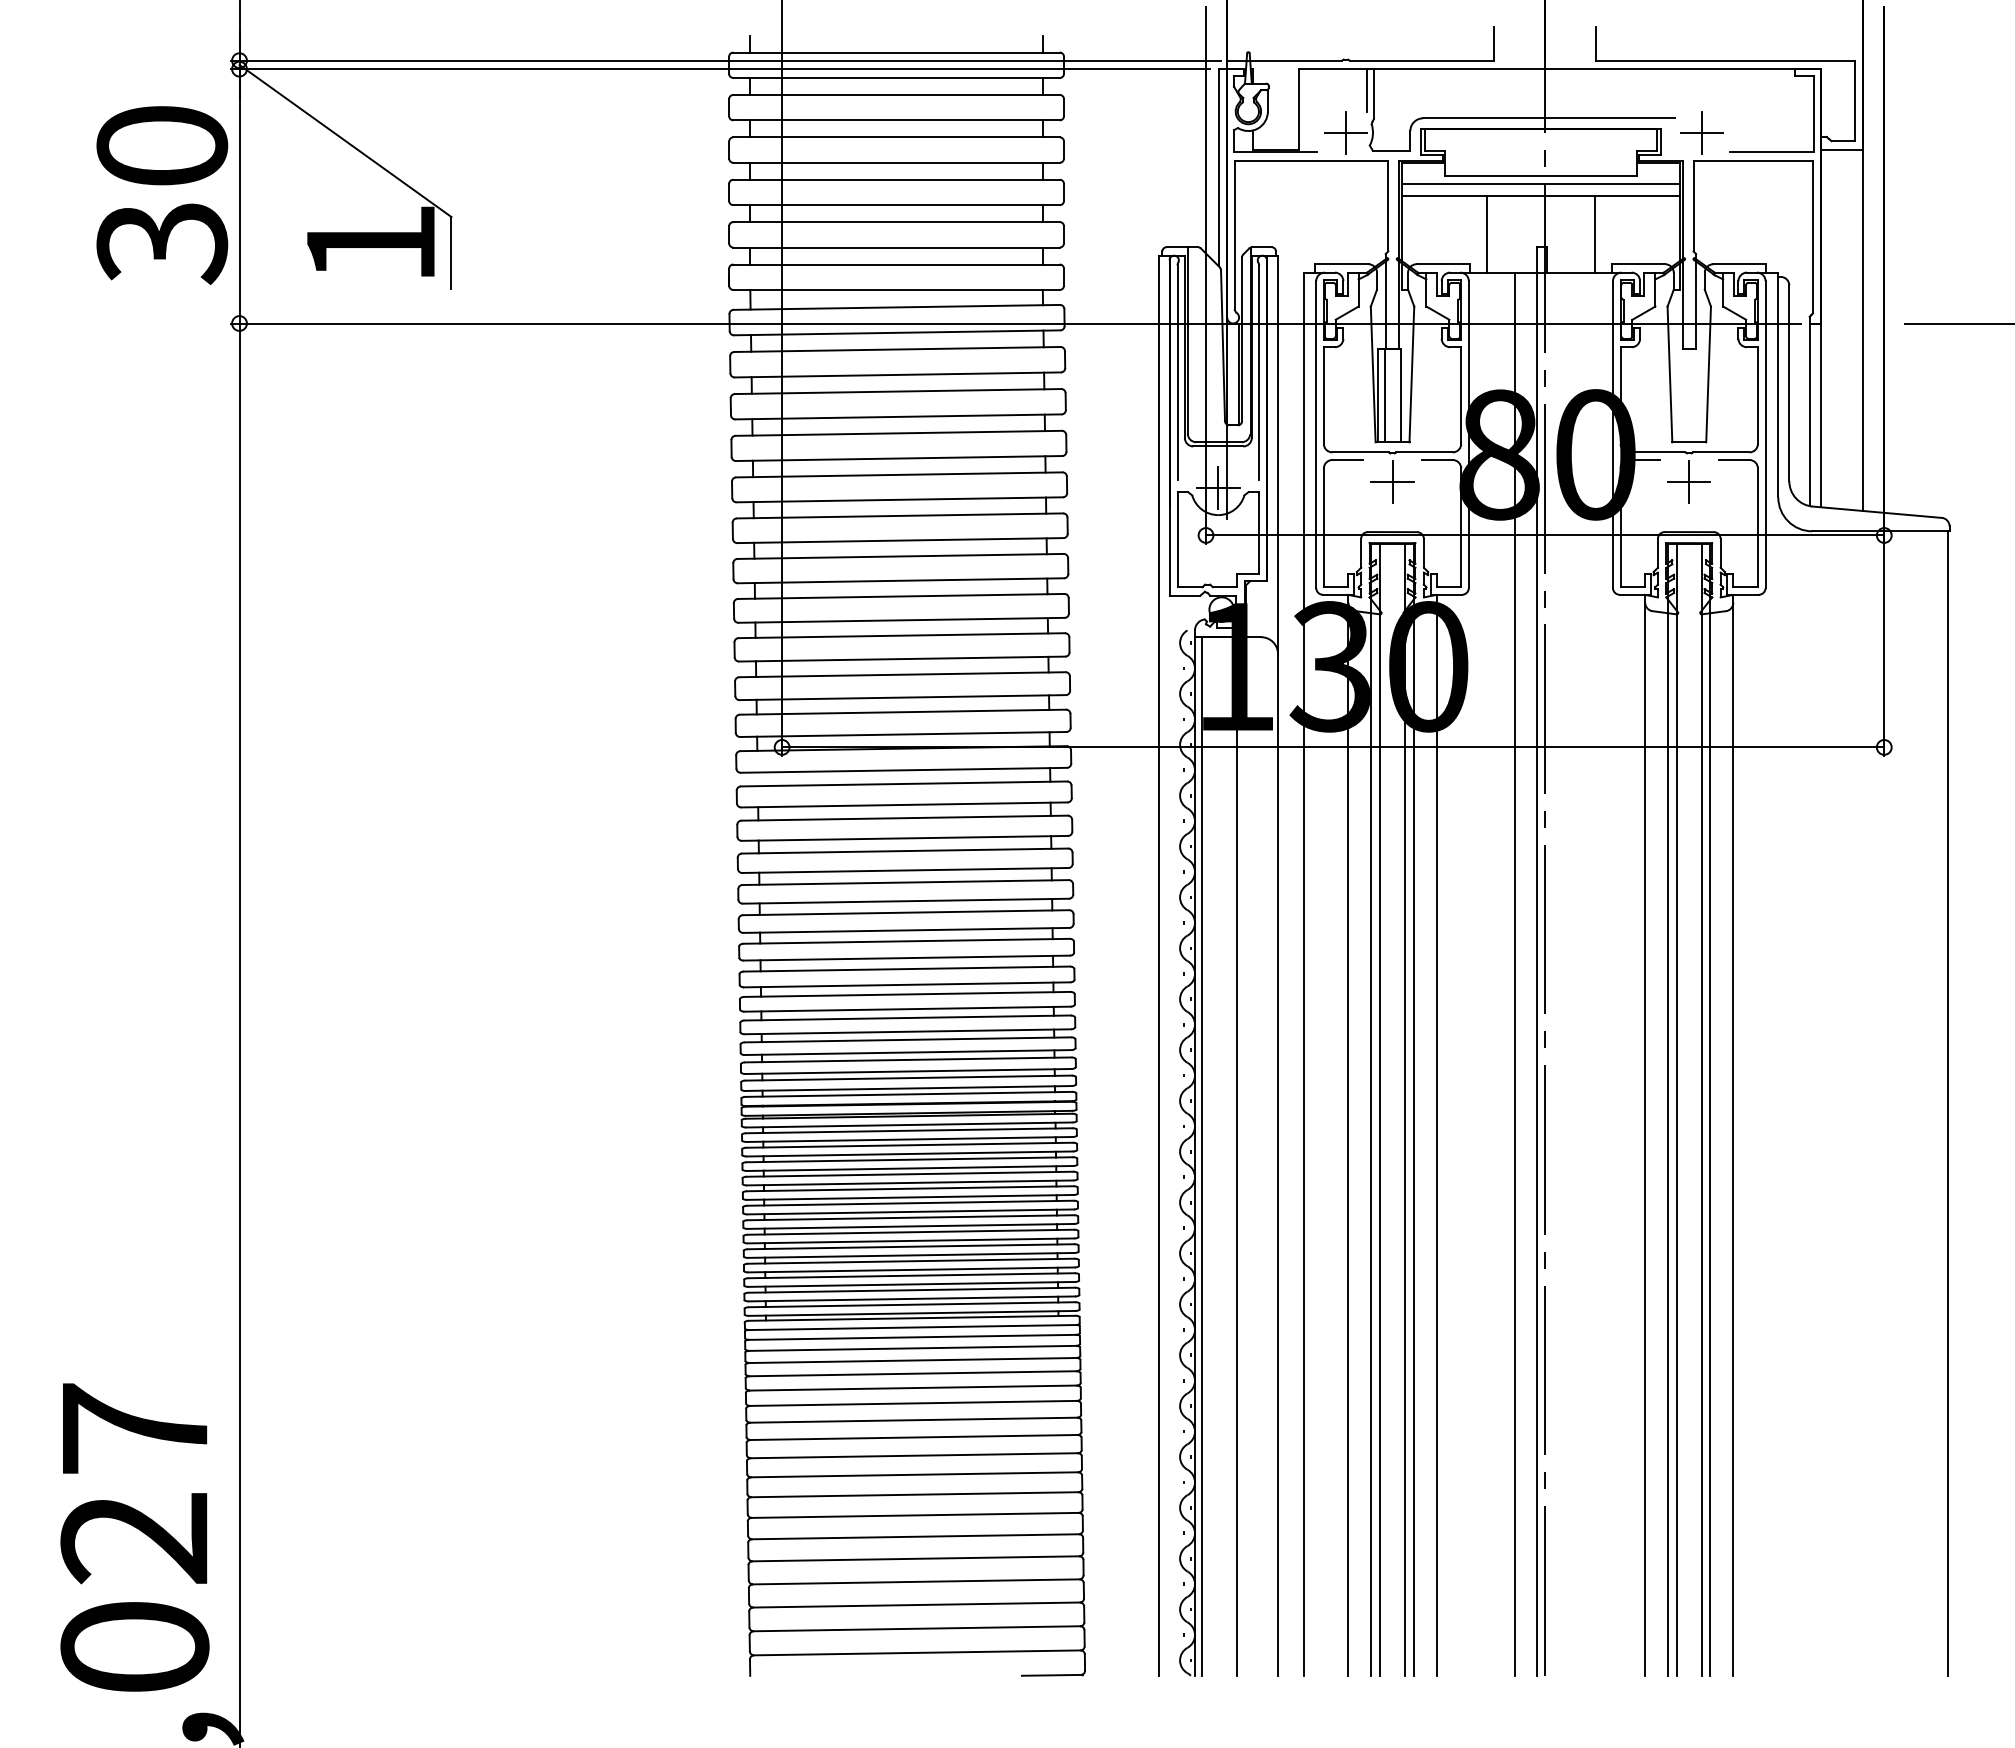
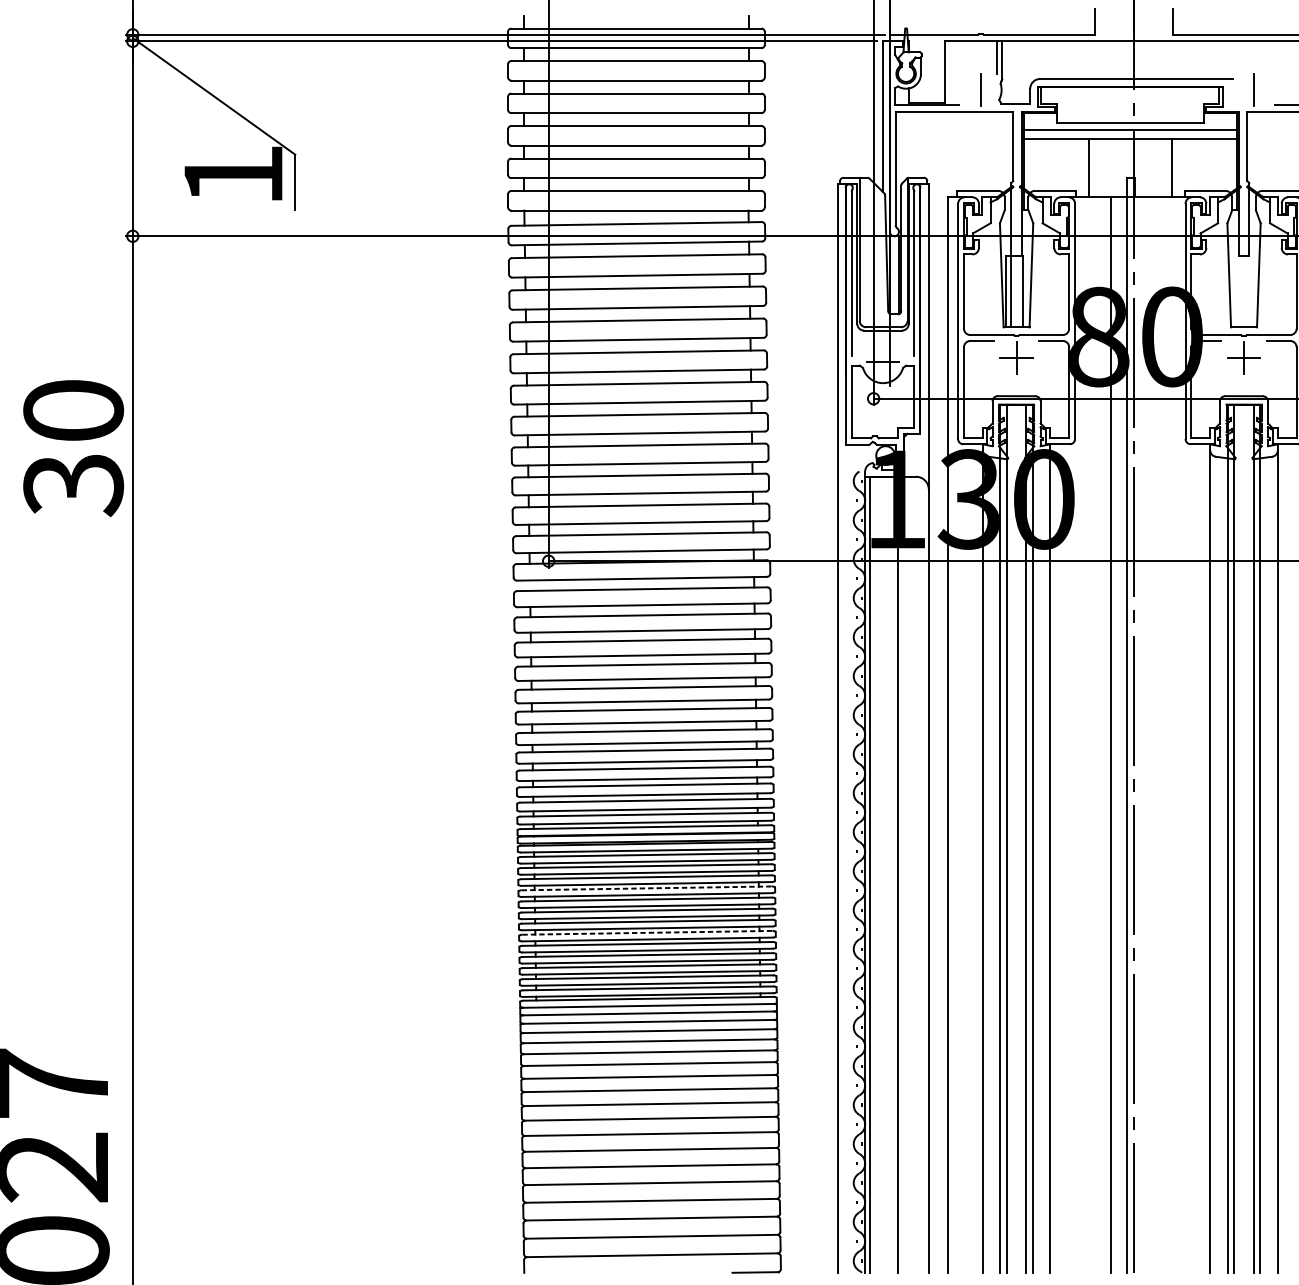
line: (1345, 132) -> (980, 89), removed
line: (1701, 132) -> (1253, 89), removed
text: (162, 195) -> (73, 448), moved
line: (1218, 487) -> (883, 361), removed
line: (910, 1174) -> (647, 888), solid -> dashed
line: (911, 1232) -> (647, 933), solid -> dashed

